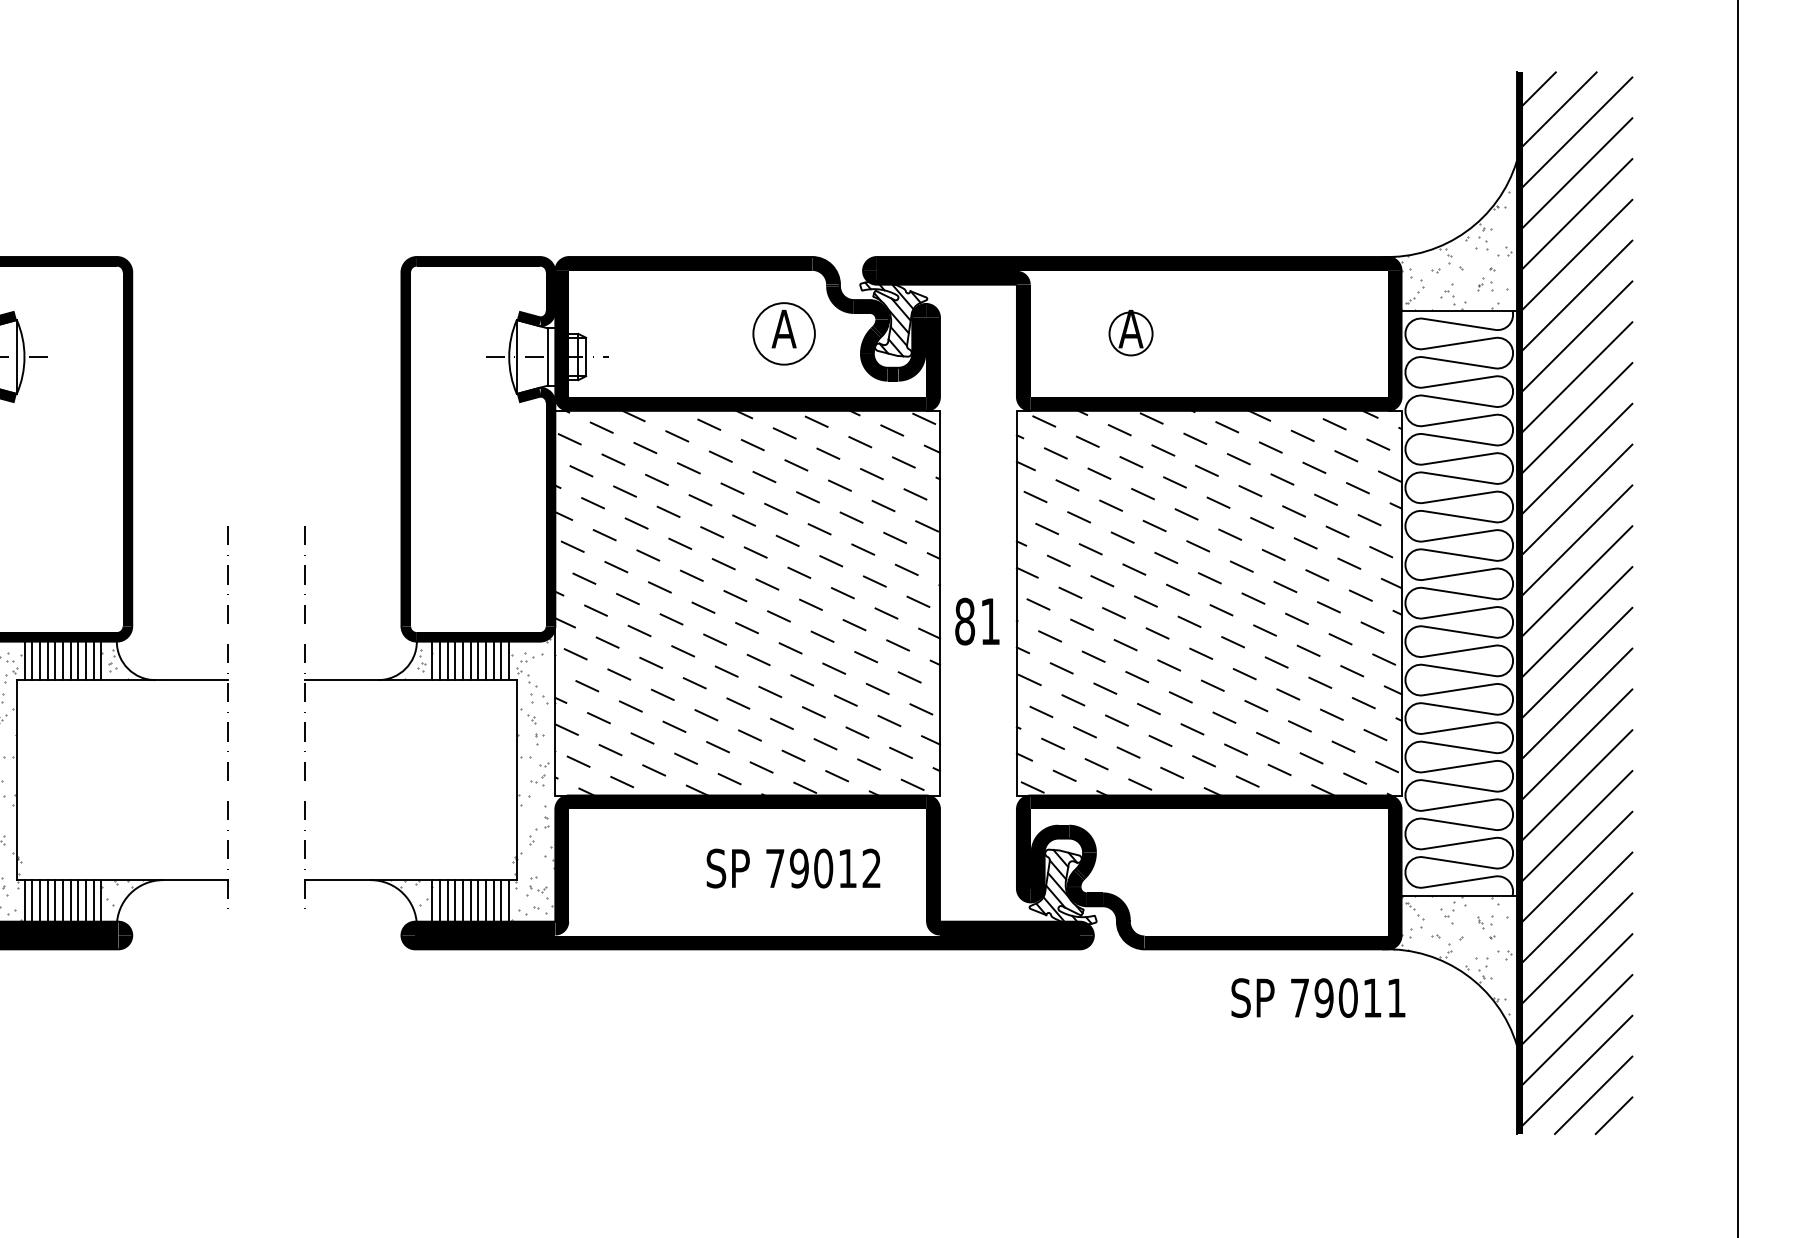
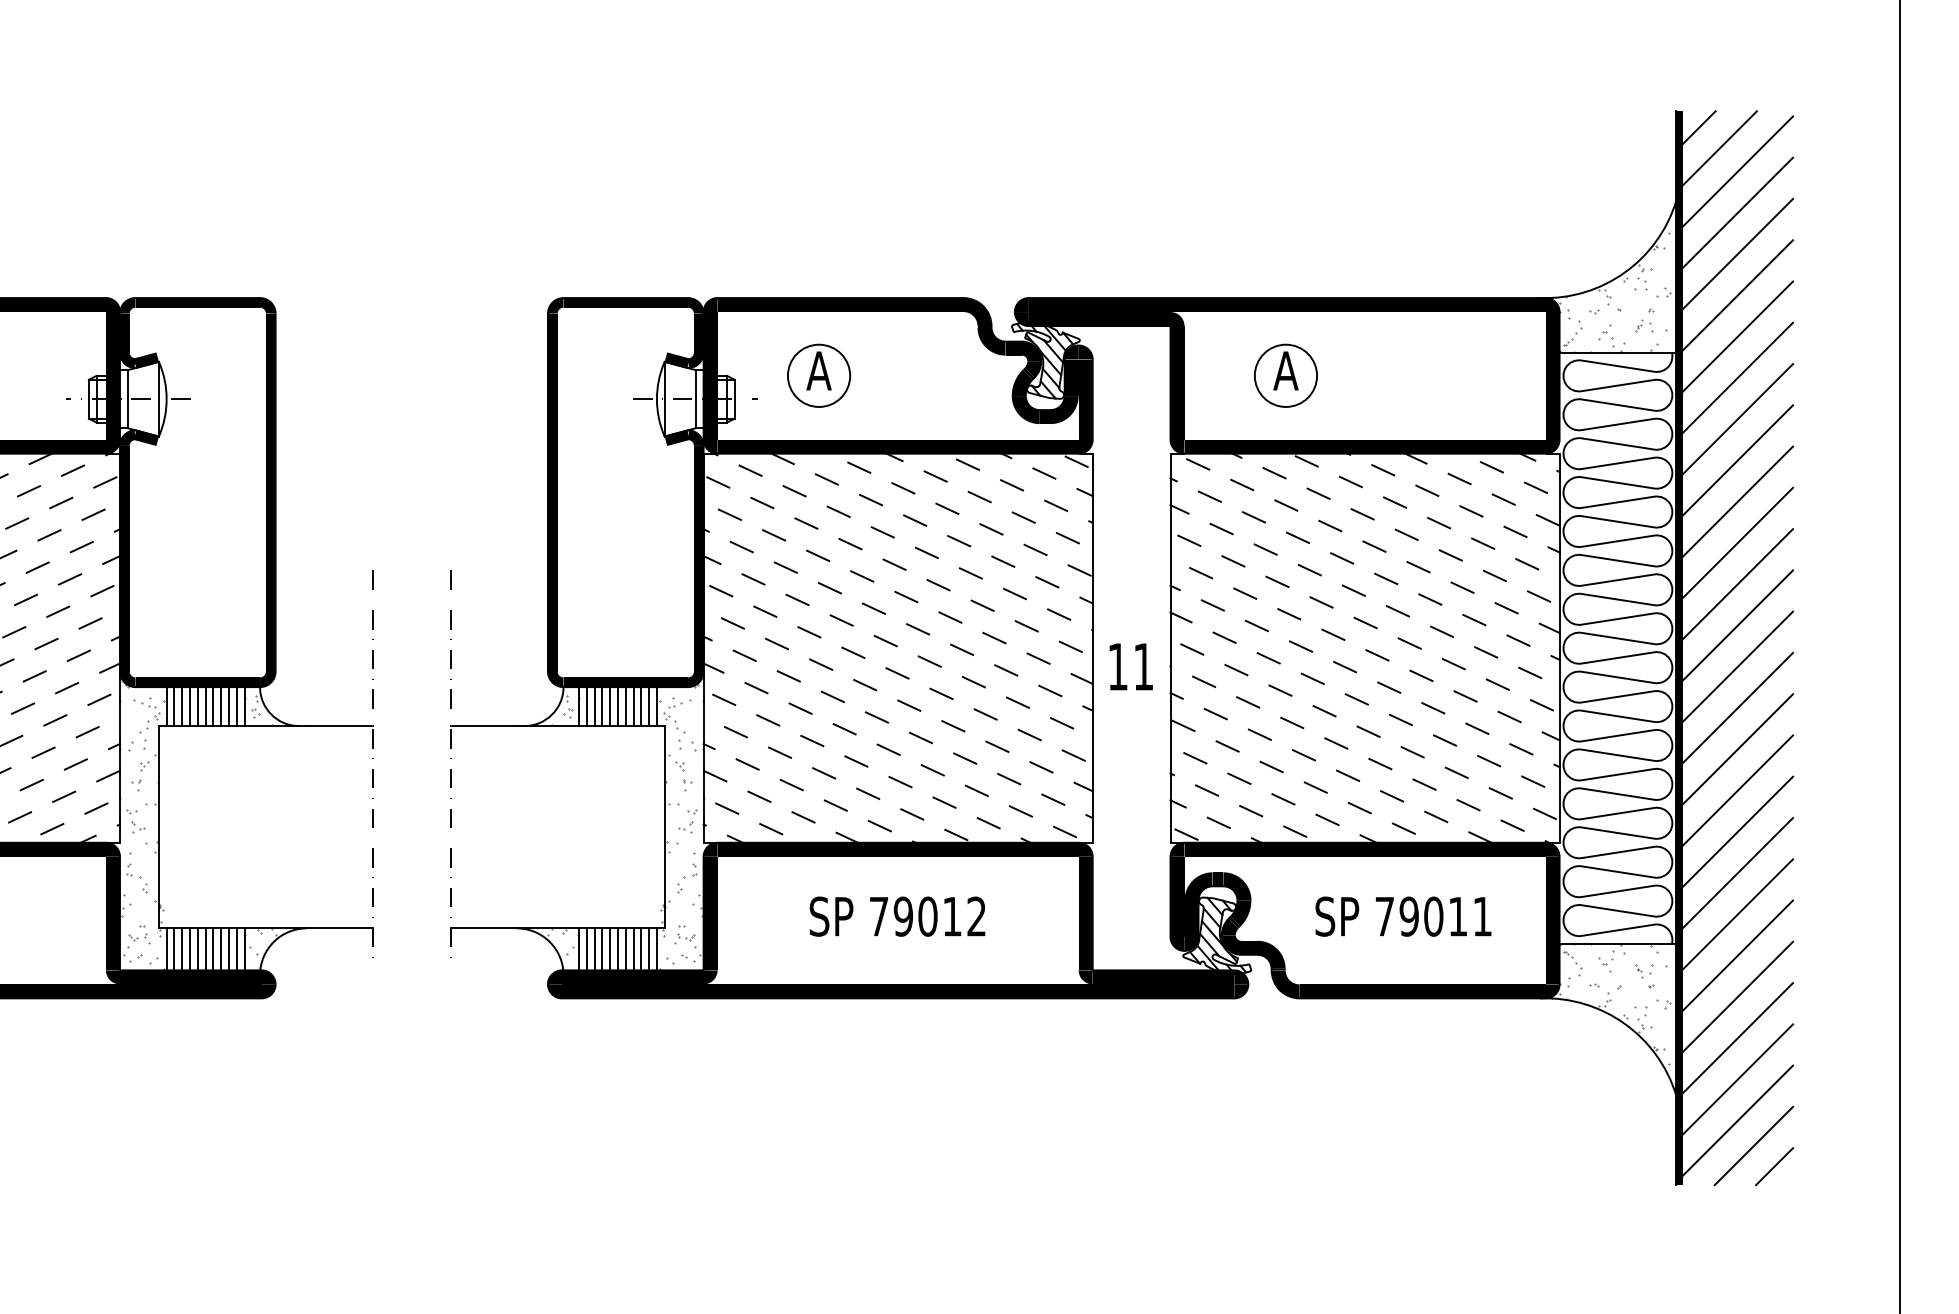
part: (784, 333) -> (819, 375), moved
circle: (1130, 333) -> (1285, 375), size x1.43
text: (965, 621) -> (1118, 666), 81 -> 11
text: (793, 868) -> (897, 916), moved
text: (1318, 997) -> (1403, 916), moved

